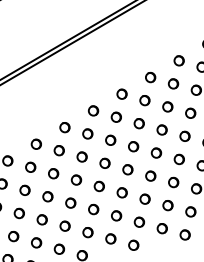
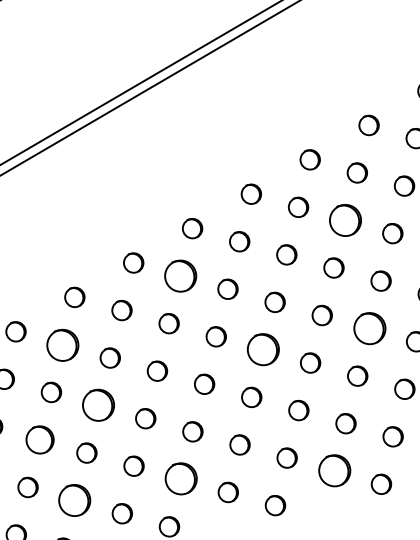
part: (167, 106) -> (344, 219), size x1.6
part: (87, 133) -> (180, 275), size x1.6
part: (178, 159) -> (367, 328), size x1.6
part: (30, 166) -> (62, 343), size x1.6
part: (127, 169) -> (262, 349), size x1.6
part: (47, 196) -> (97, 404), size x1.6
part: (18, 213) -> (37, 439), size x1.4
part: (161, 228) -> (332, 470), size x1.6
part: (87, 232) -> (180, 479), size x1.6
part: (36, 242) -> (75, 499), size x1.6

